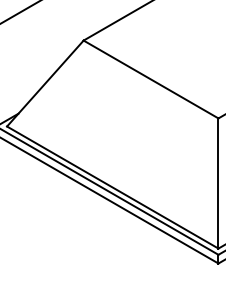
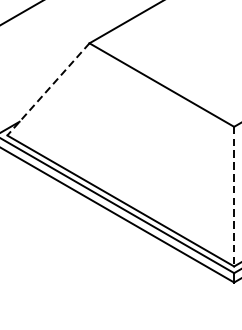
line: (45, 83) -> (48, 89), solid -> dashed
line: (218, 184) -> (234, 197), solid -> dashed

